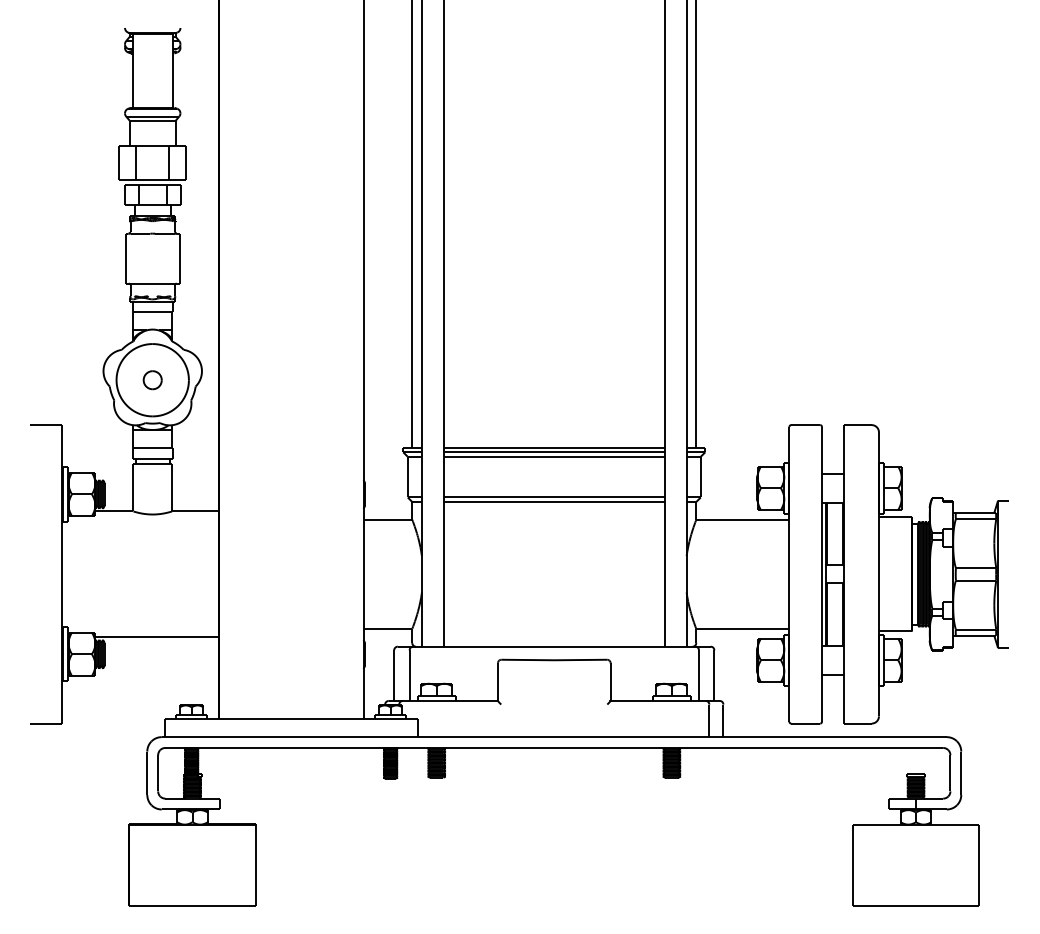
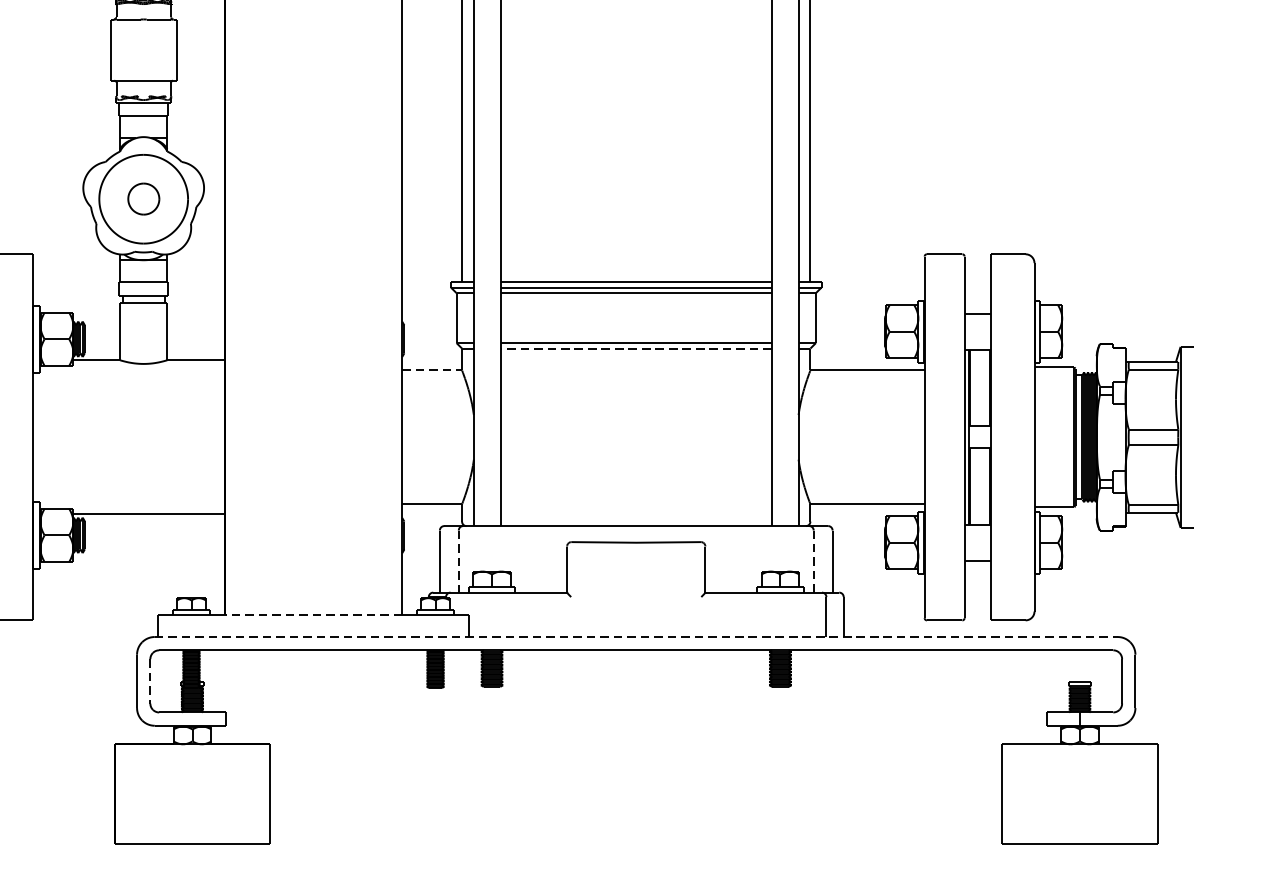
part: (152, 380) -> (143, 199), size x1.4
line: (554, 502) -> (636, 349), solid -> dashed
line: (388, 519) -> (432, 370), solid -> dashed
line: (698, 675) -> (813, 561), solid -> dashed
line: (409, 676) -> (458, 562), solid -> dashed
line: (290, 719) -> (312, 615), solid -> dashed
line: (554, 737) -> (636, 637), solid -> dashed
line: (158, 773) -> (150, 681), solid -> dashed

